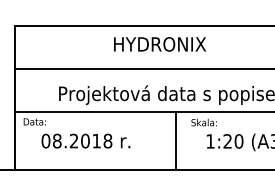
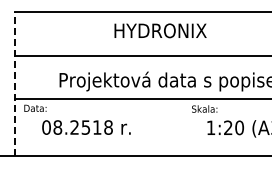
line: (14, 97) -> (15, 83), solid -> dashed
text: (85, 140) -> (86, 126), 08.2018 -> 08.2518
line: (176, 140) -> (177, 126), removed

